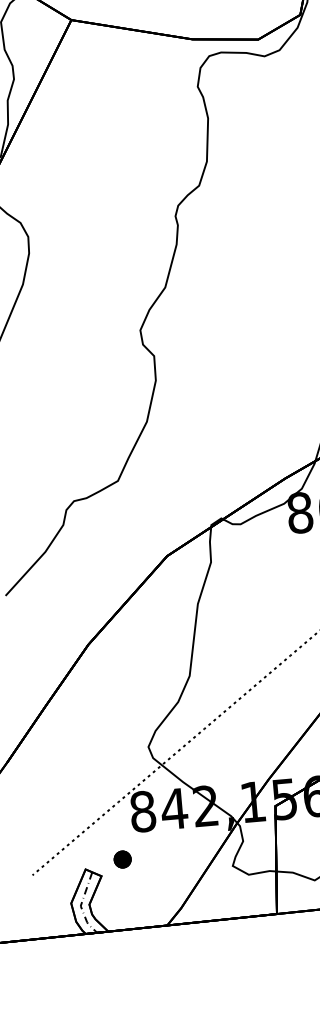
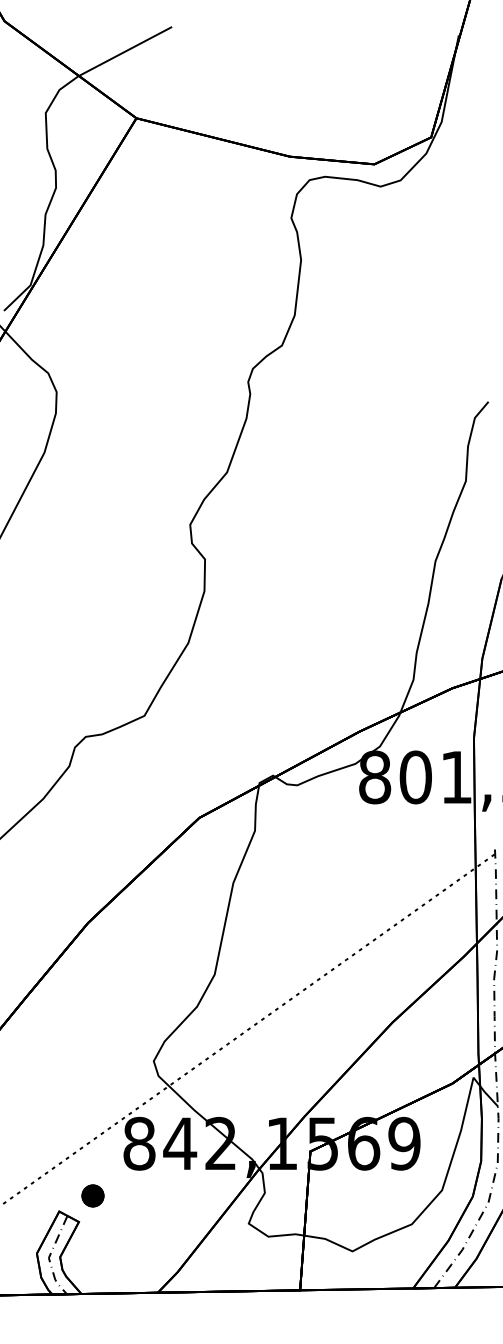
part: (122, 859) -> (92, 1195), moved

